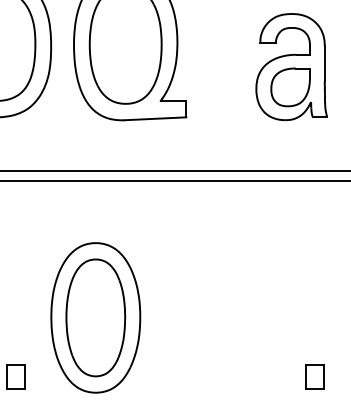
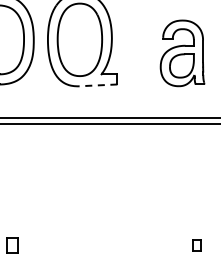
line: (154, 118) -> (97, 85), solid -> dashed
part: (95, 317) -> (61, 208), removed
part: (315, 377) -> (197, 245), size x0.7

